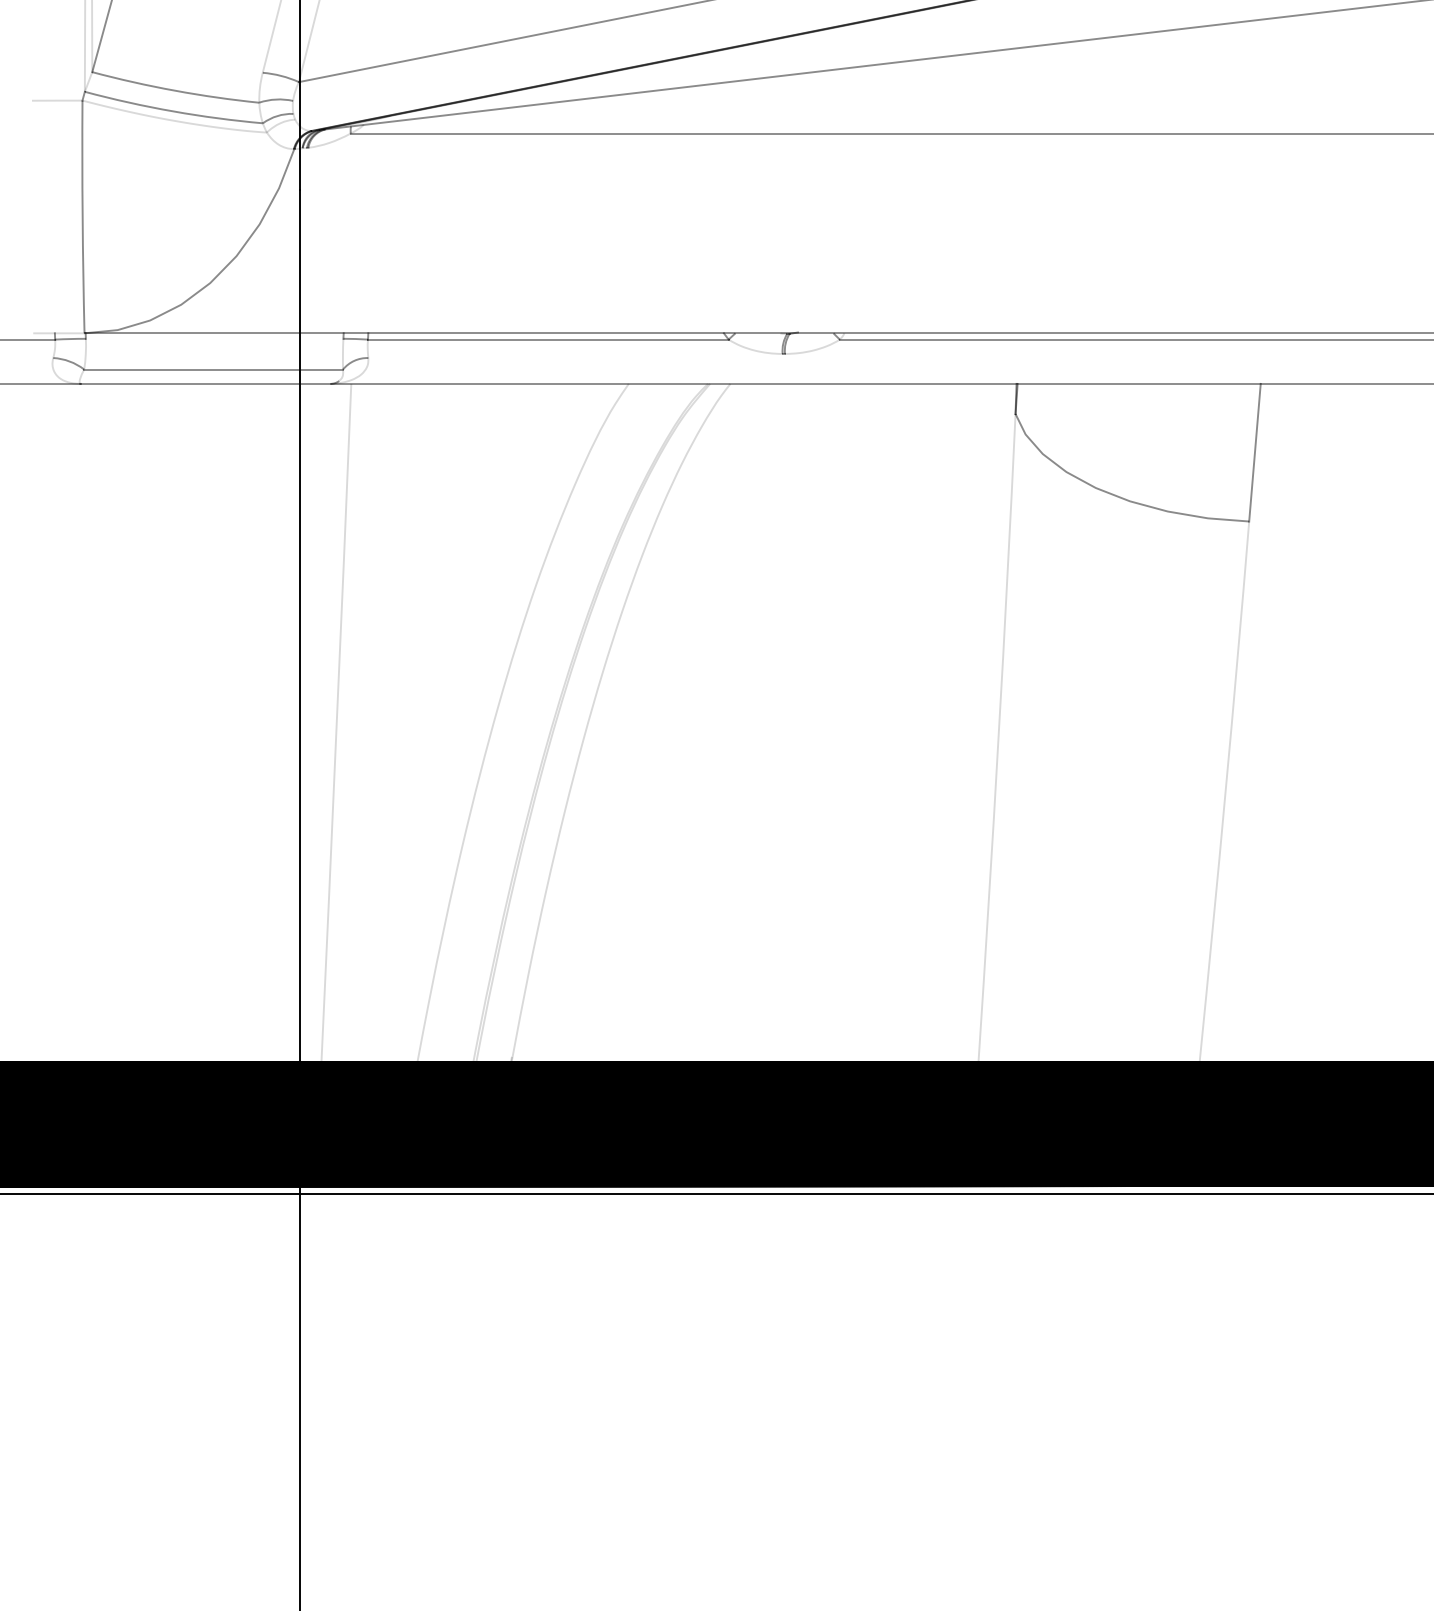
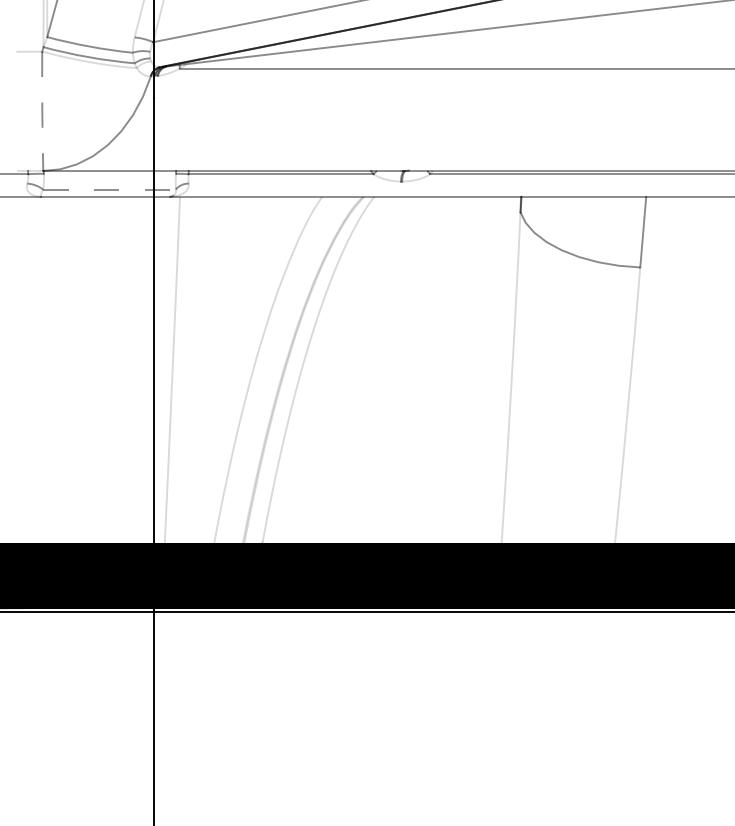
arc: (82, 217) -> (42, 111), solid -> dashed
line: (213, 369) -> (109, 189), solid -> dashed

